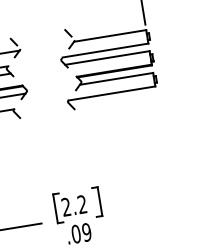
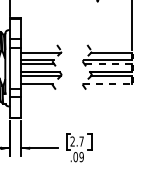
line: (106, 58) -> (107, 64), solid -> dashed
line: (111, 92) -> (107, 83), solid -> dashed
text: (82, 204) -> (81, 141), 2.2 -> 2.7

